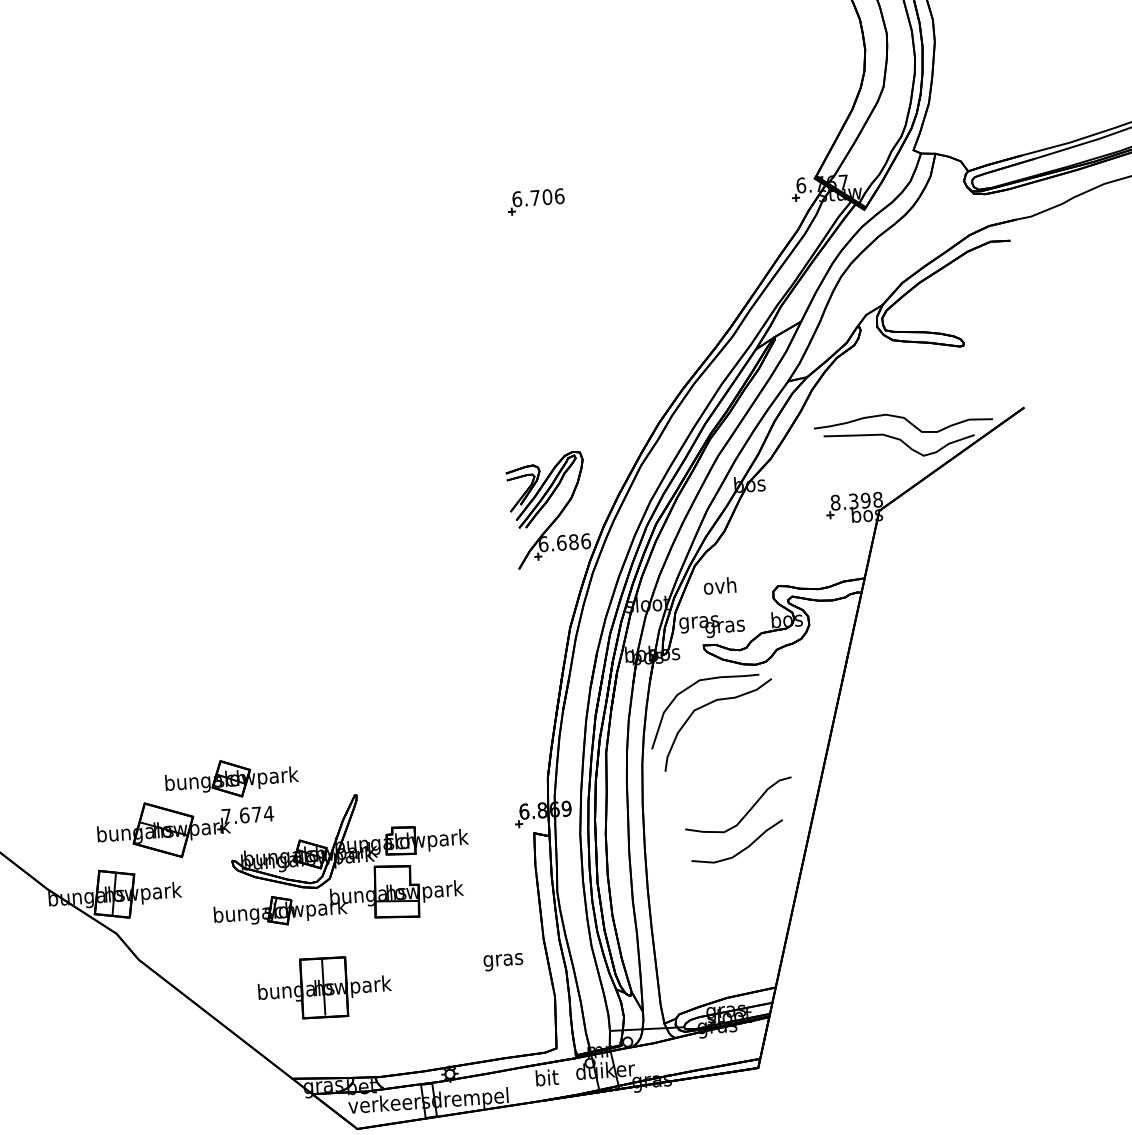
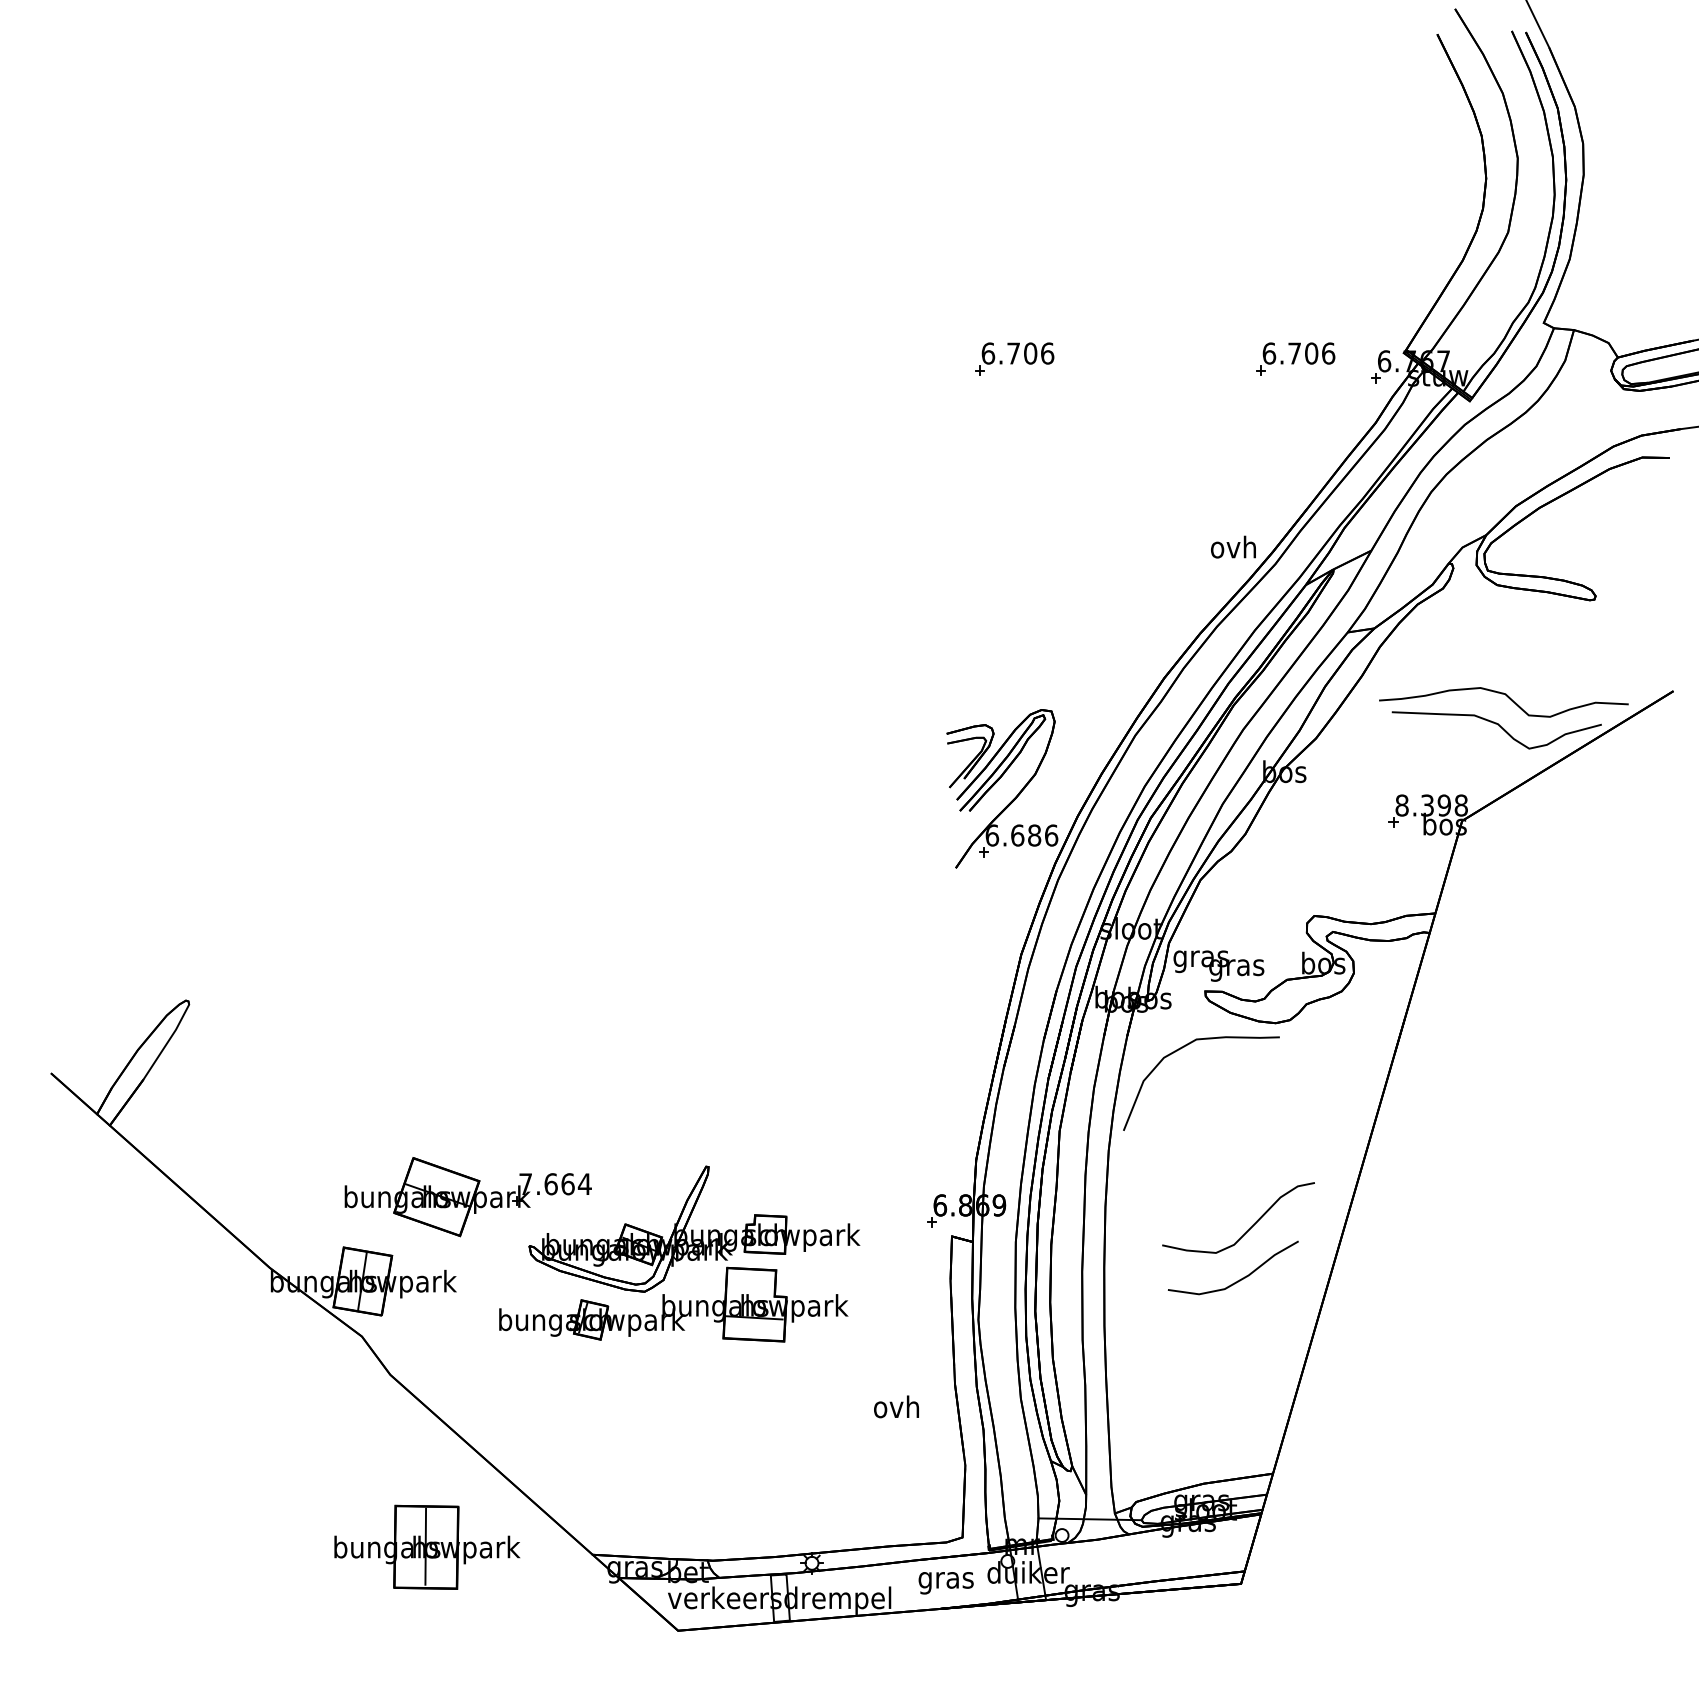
part: (737, 187) -> (1295, 358), added
text: (719, 585) -> (1233, 546), moved
curve: (706, 705) -> (1203, 1075), removed
part: (231, 778) -> (536, 1131), removed
text: (256, 814) -> (567, 1184), 7.674 -> 7.664
text: (502, 959) -> (896, 1409), gras -> ovh
part: (324, 987) -> (427, 1546), moved
text: (546, 1079) -> (945, 1580), bit -> gras

